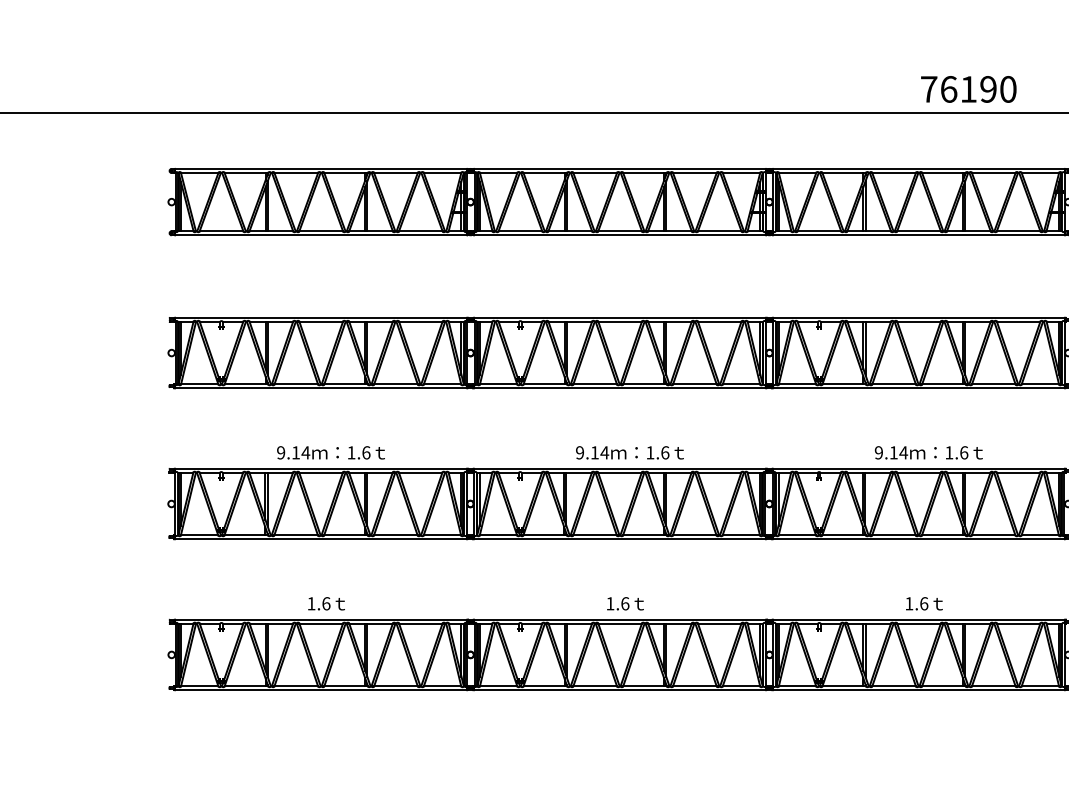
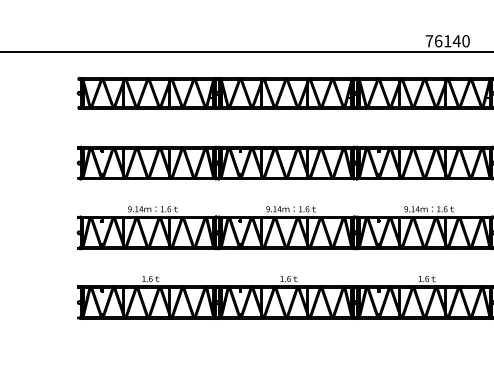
text: (987, 89) -> (456, 41), 76190 -> 76140

